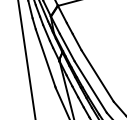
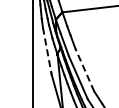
line: (45, 57) -> (47, 50), solid -> dashed
line: (97, 75) -> (84, 69), solid -> dashed

